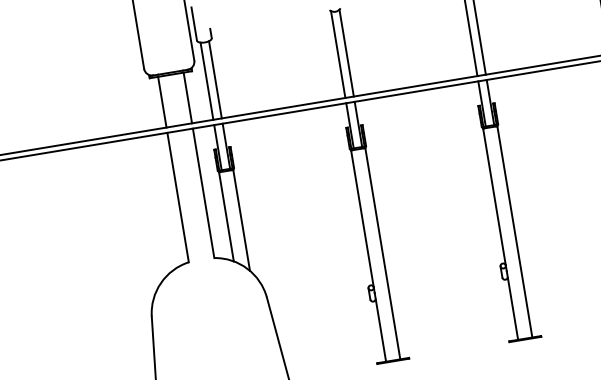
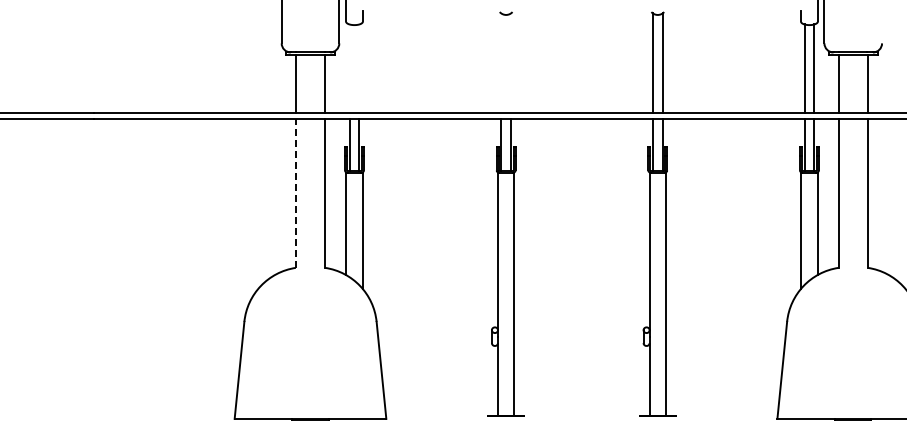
line: (346, 53) -> (510, 63), removed
line: (338, 54) -> (501, 63), removed
line: (215, 79) -> (359, 68), removed
line: (206, 80) -> (349, 68), removed
line: (177, 197) -> (295, 193), solid -> dashed

